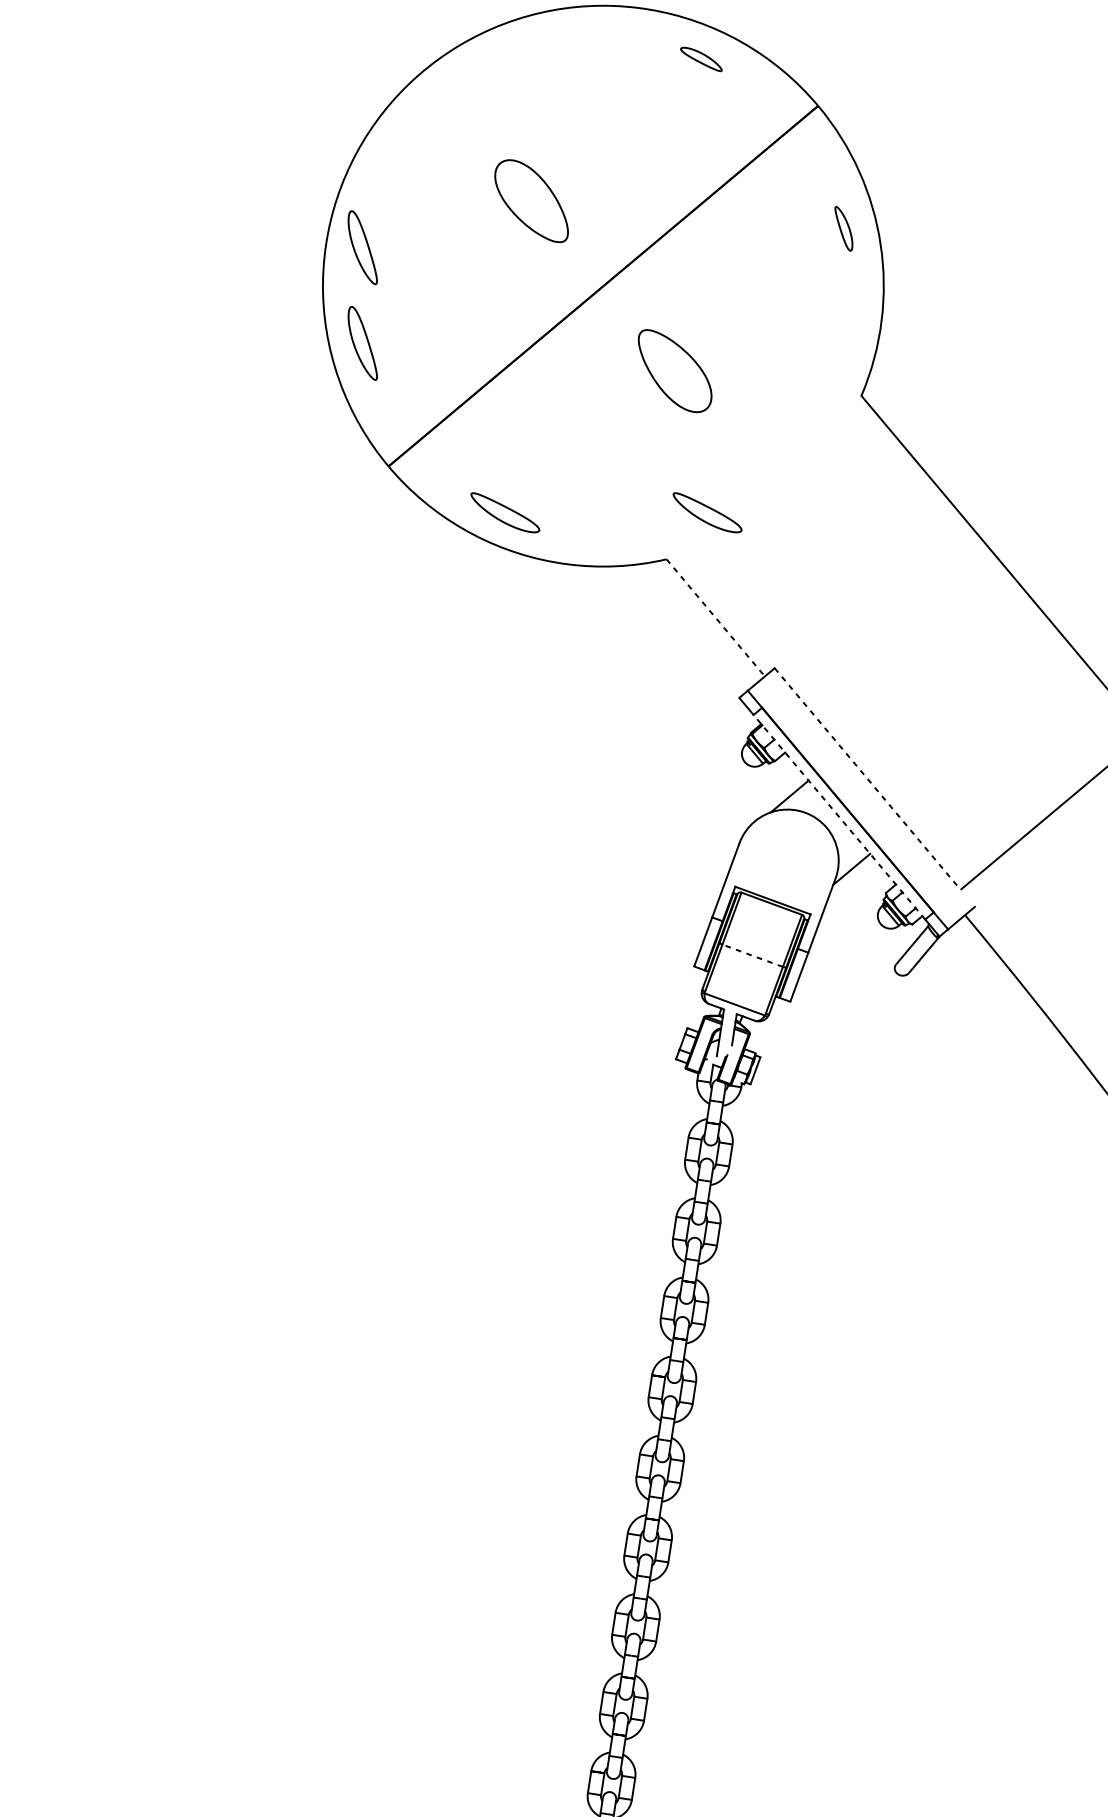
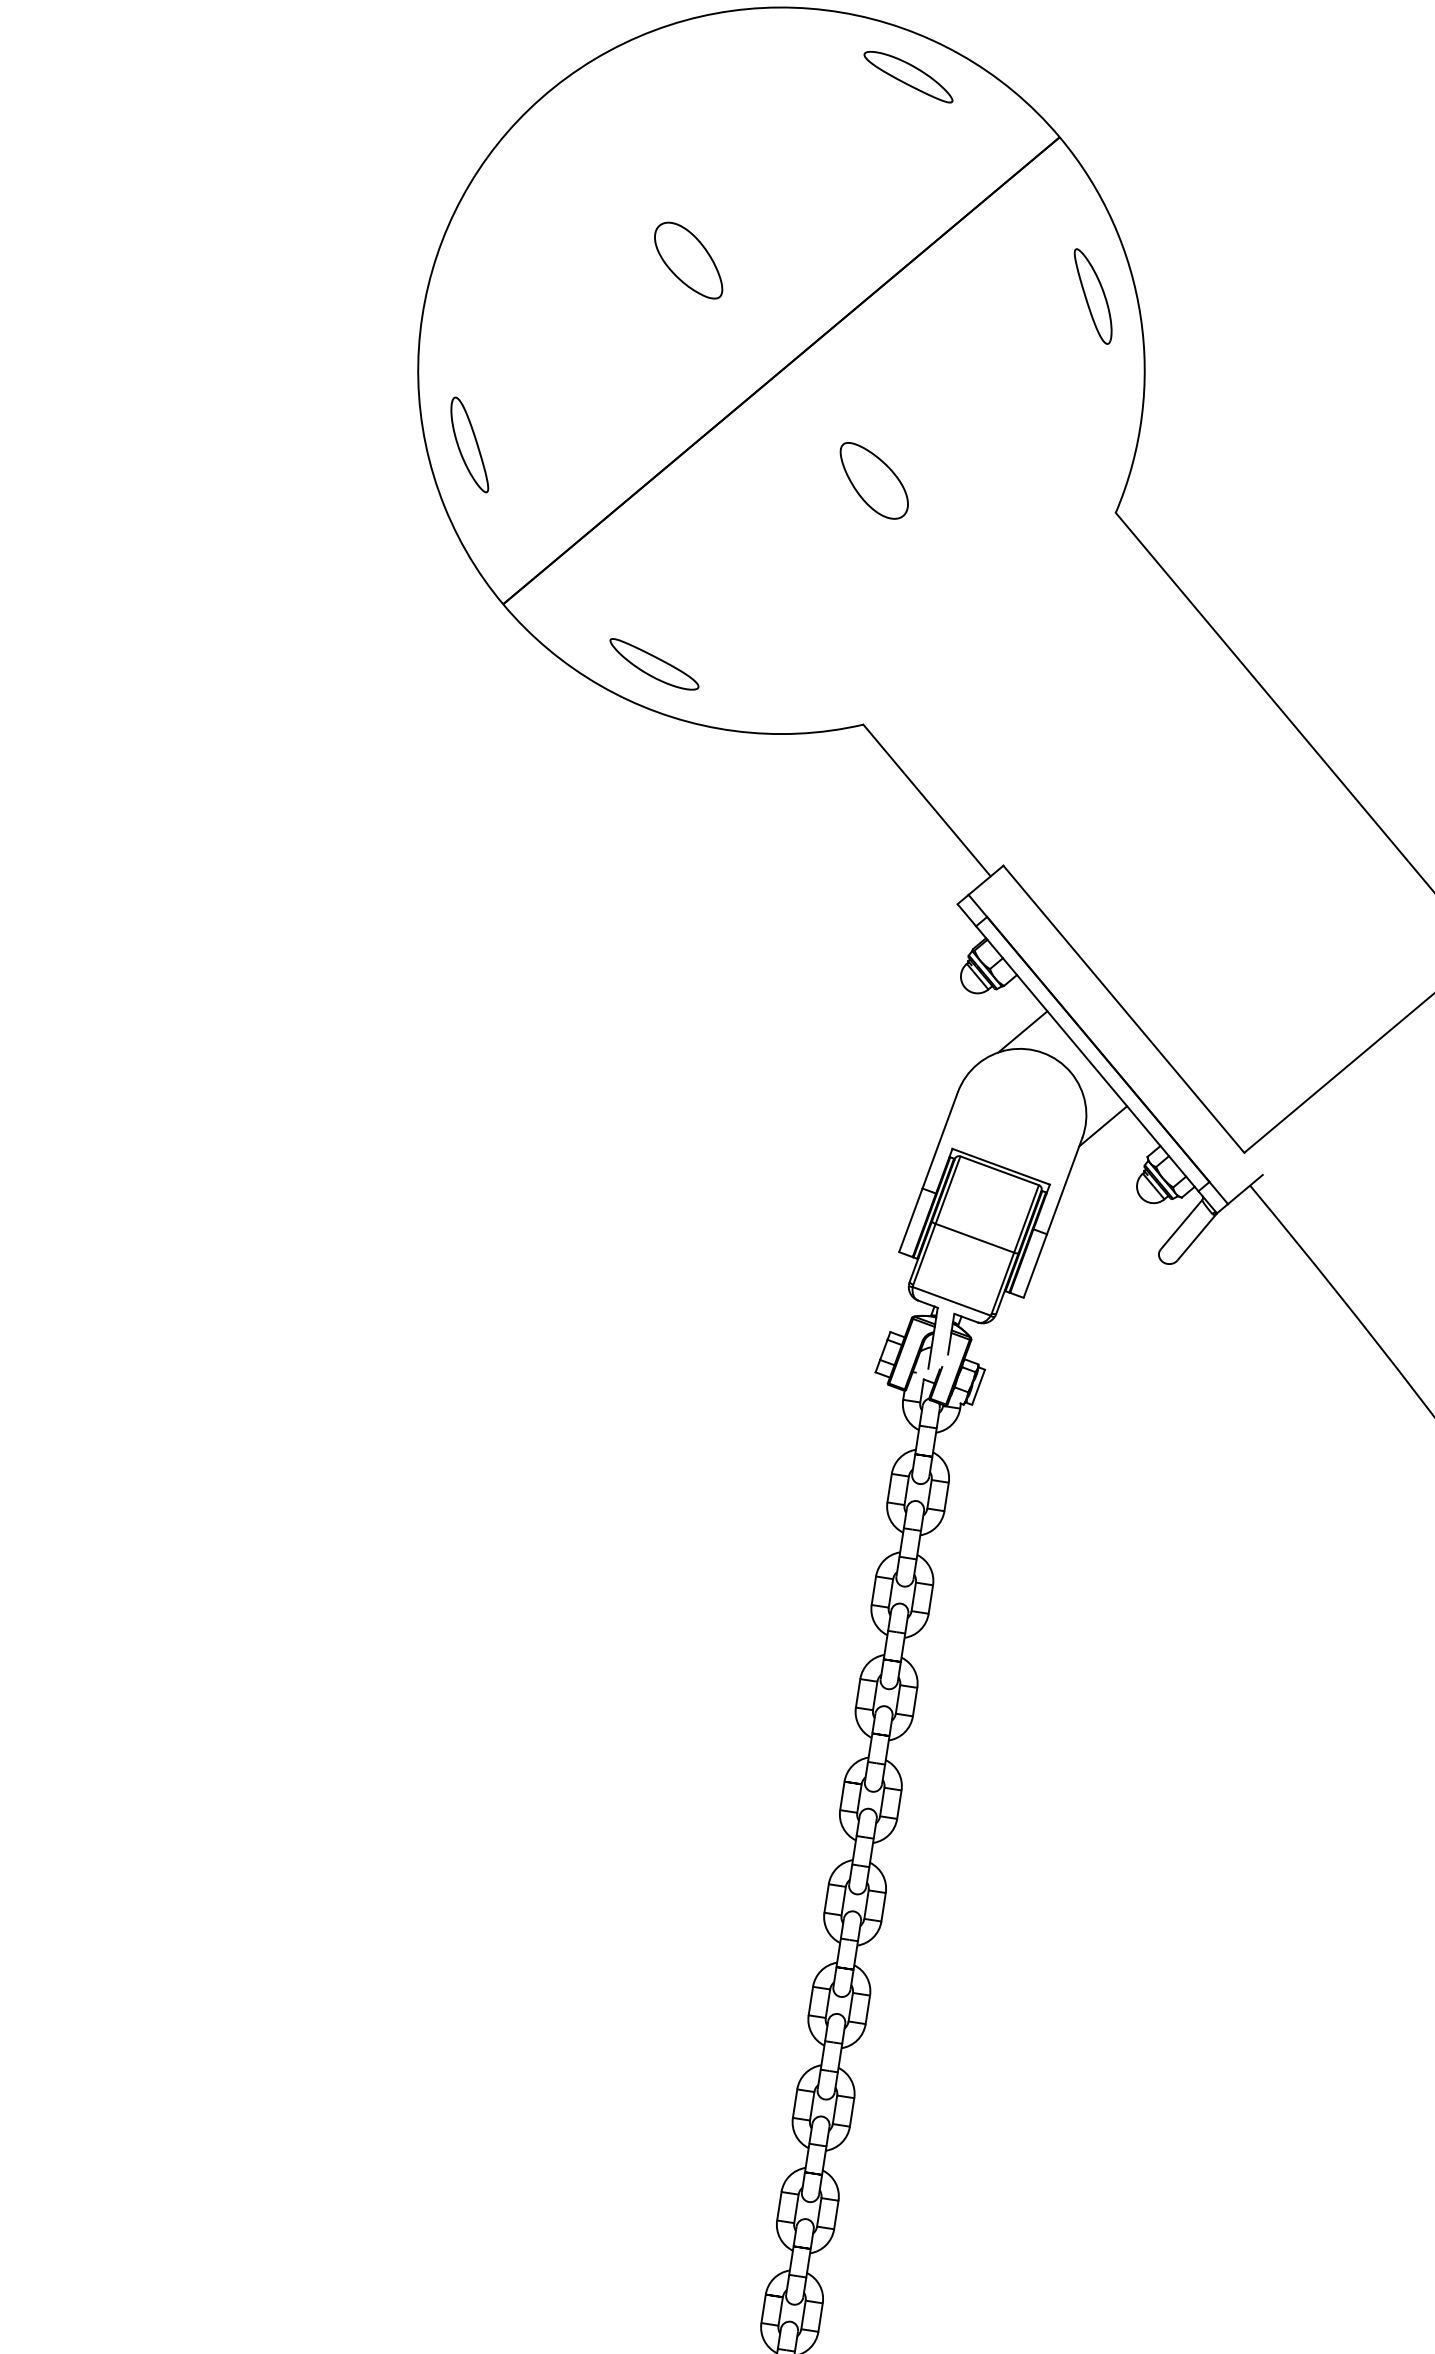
part: (701, 59) -> (908, 76), size x1.67
part: (531, 201) -> (688, 260), size x0.71
part: (843, 228) -> (1092, 296), size x1.67
part: (362, 247) -> (469, 320), removed
part: (674, 370) -> (873, 480), size x0.71
part: (707, 512) -> (916, 664), removed
line: (716, 617) -> (927, 800), dashed -> solid
line: (868, 779) -> (1124, 1009), dashed -> solid
line: (839, 817) -> (1087, 1058), dashed -> solid
line: (752, 955) -> (974, 1238), dashed -> solid

